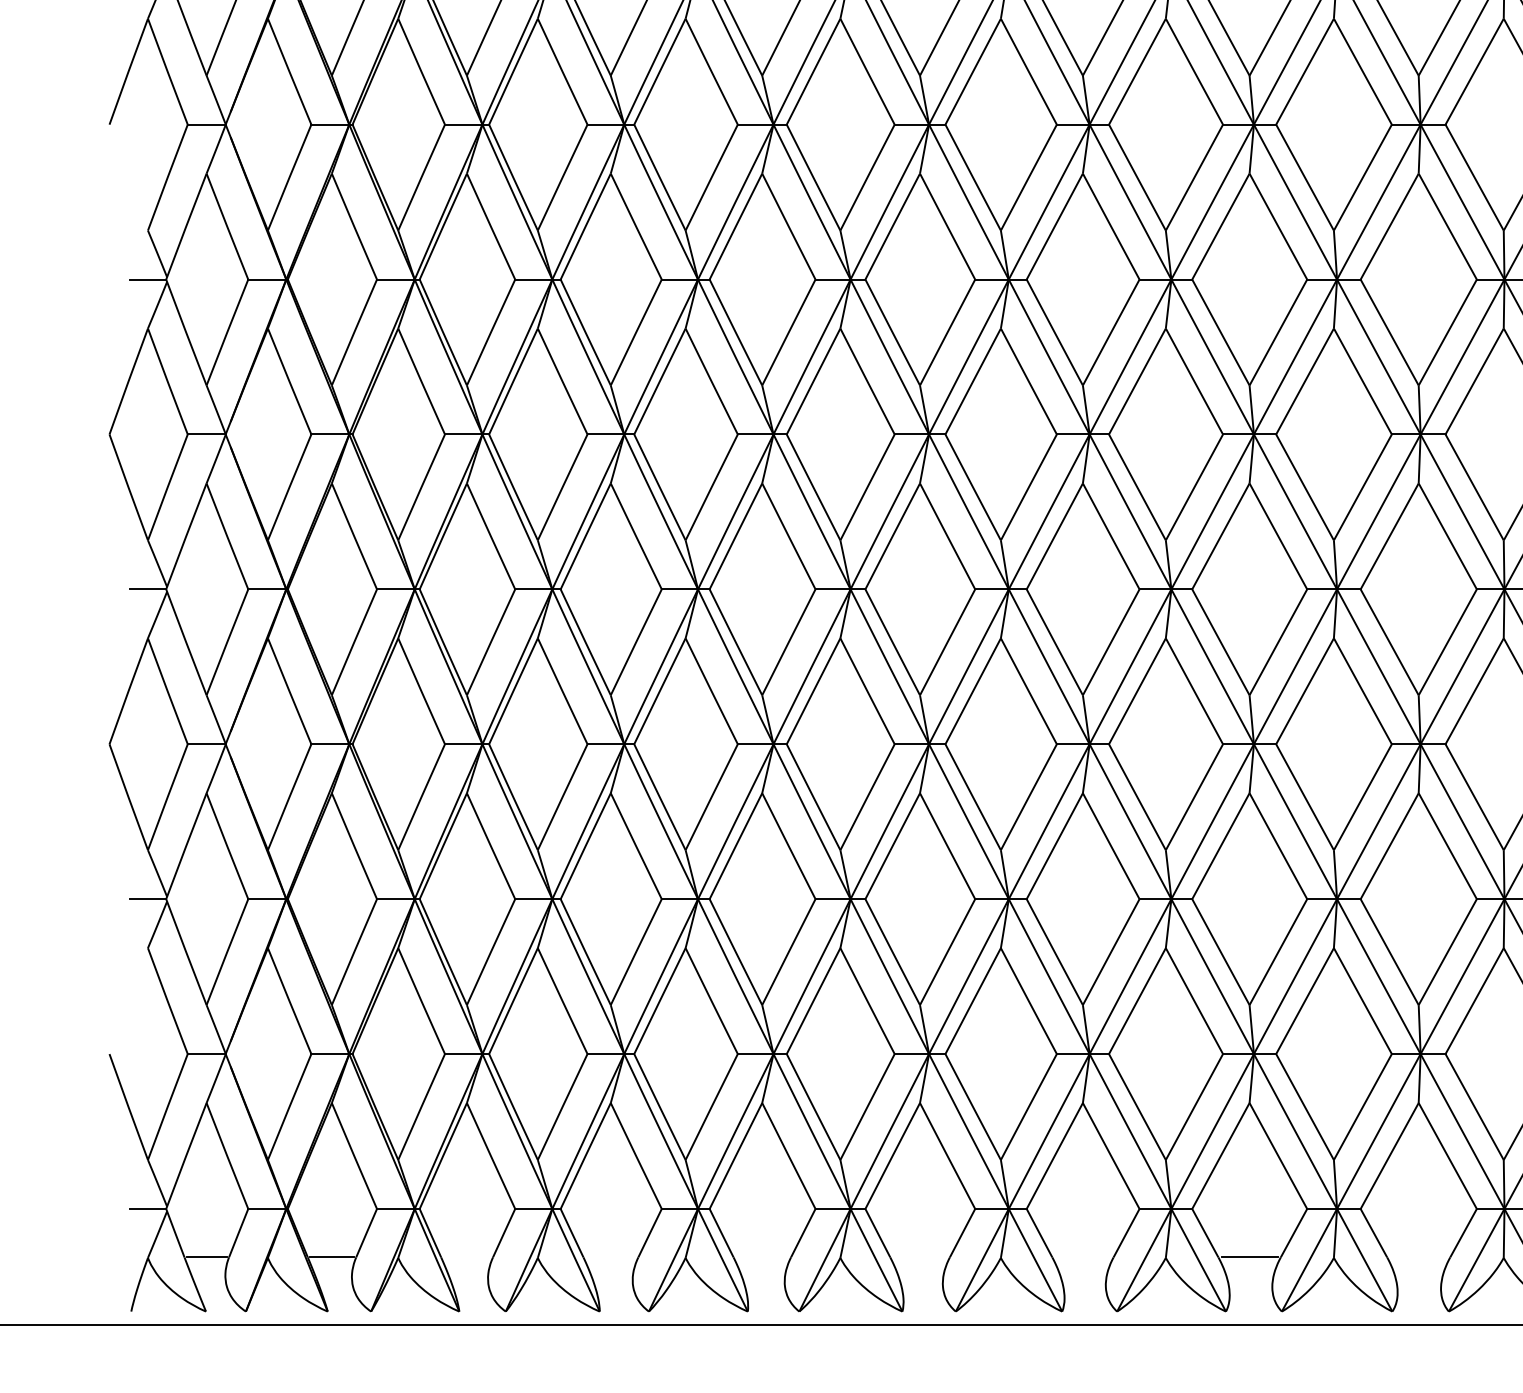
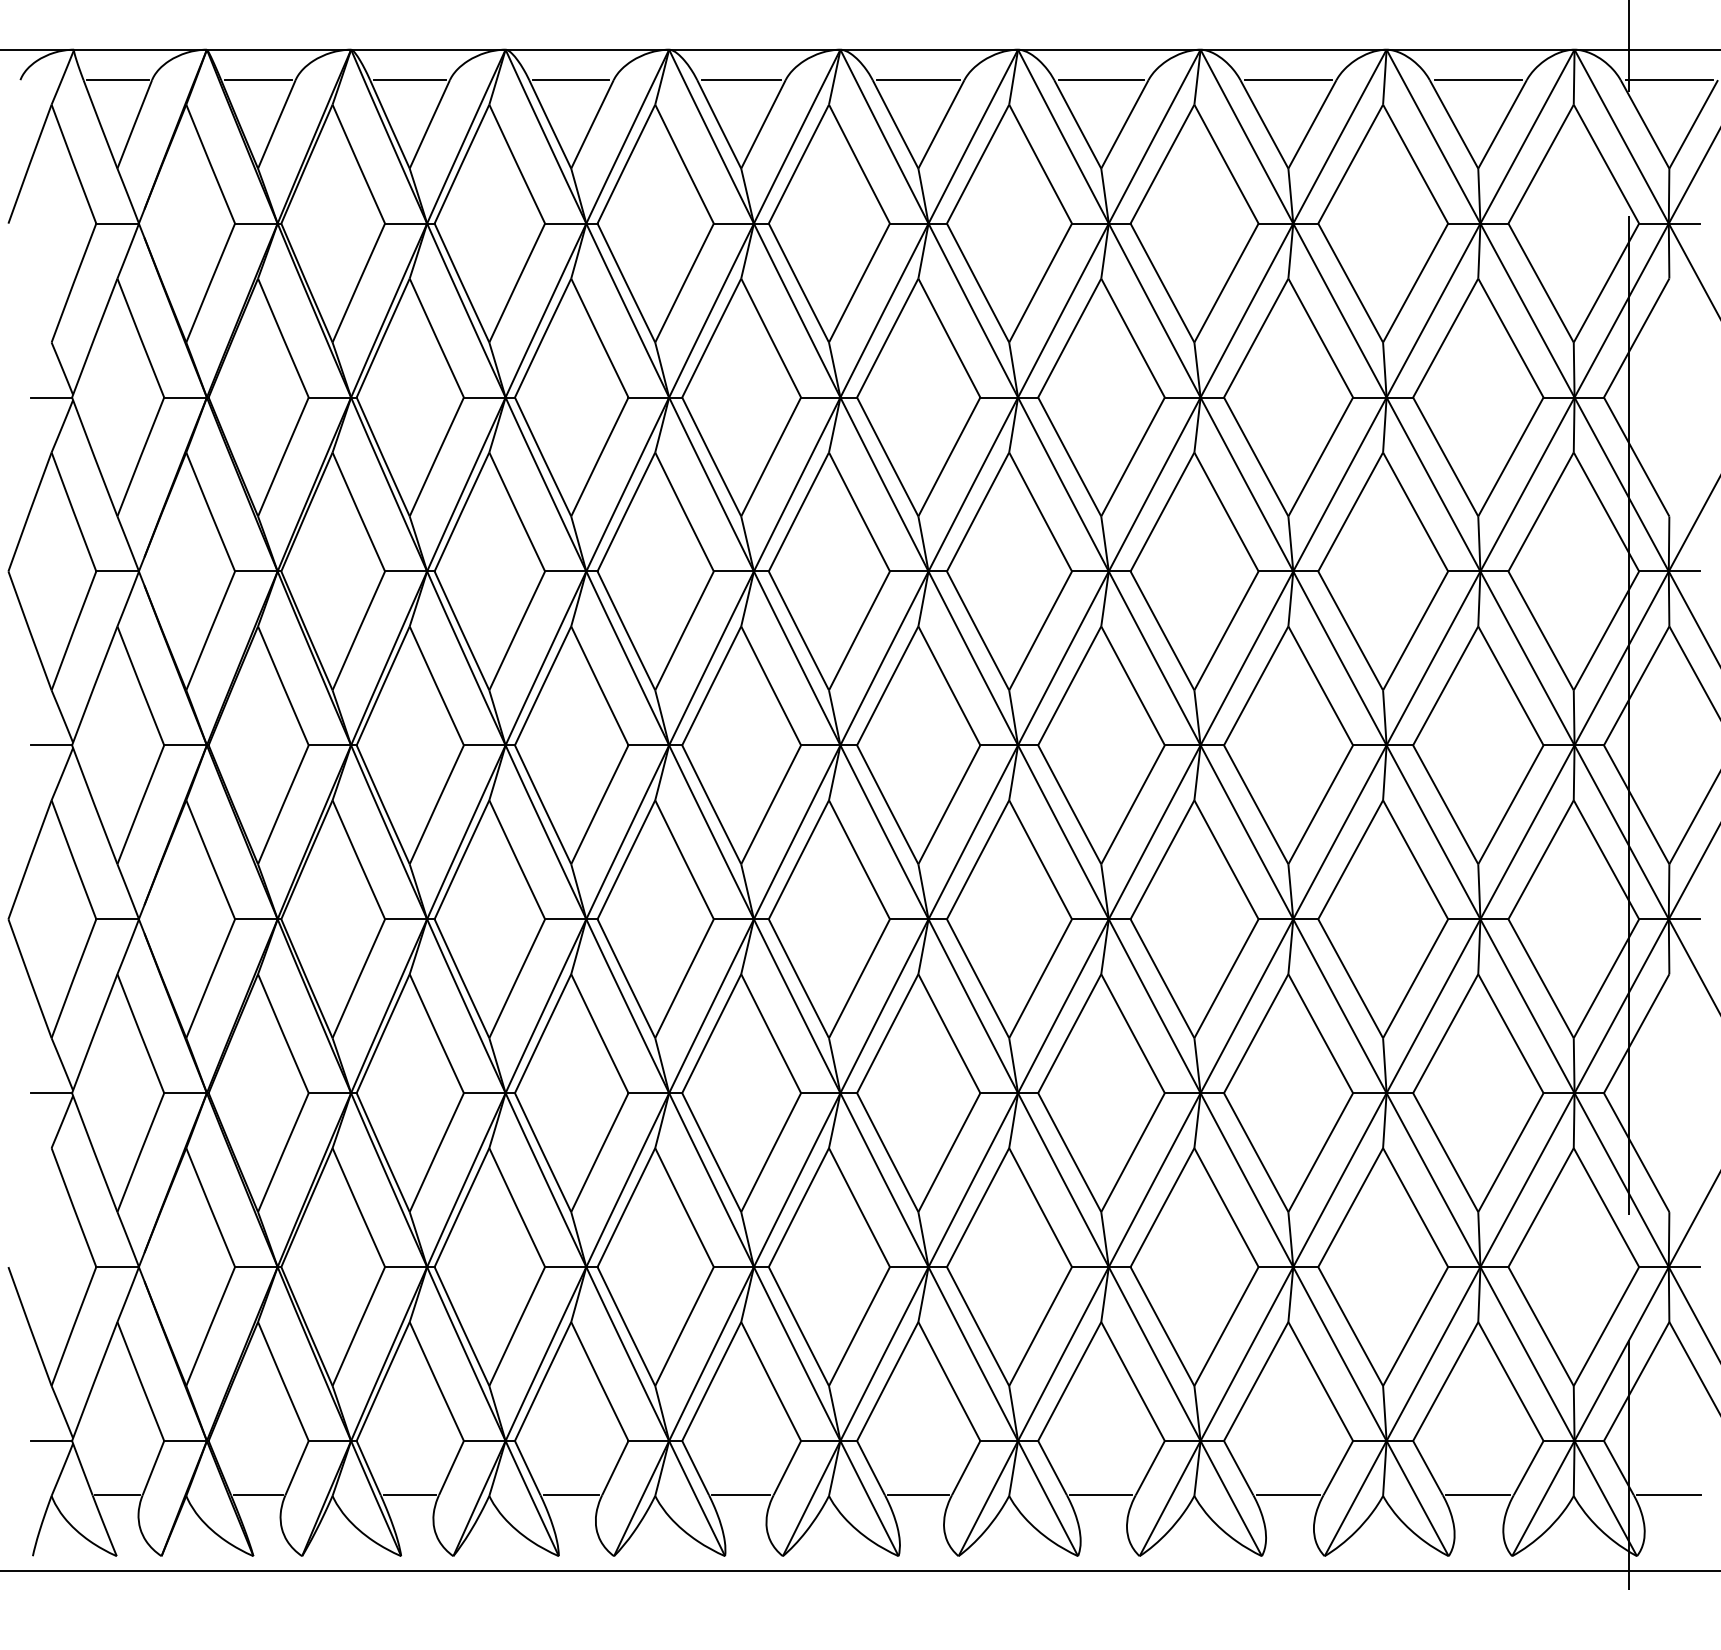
line: (466, 1257) -> (409, 1495), added
line: (611, 1257) -> (571, 1495), added
line: (762, 1257) -> (741, 1495), added
line: (920, 1257) -> (918, 1495), added
line: (1083, 1257) -> (1101, 1495), added
line: (1418, 1257) -> (1478, 1495), added

